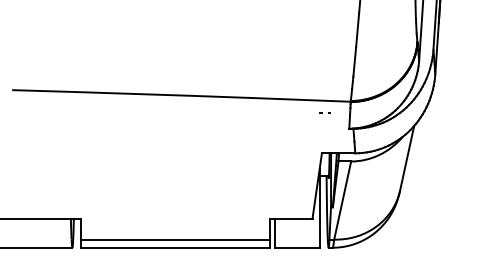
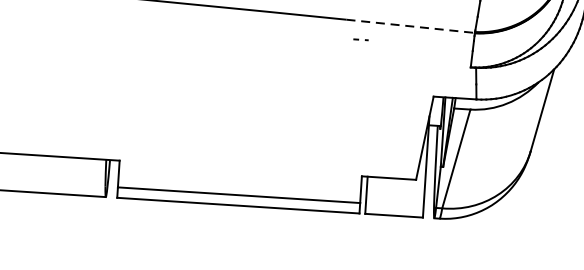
line: (301, 99) -> (411, 25), solid -> dashed
line: (322, 112) -> (358, 39), moved

